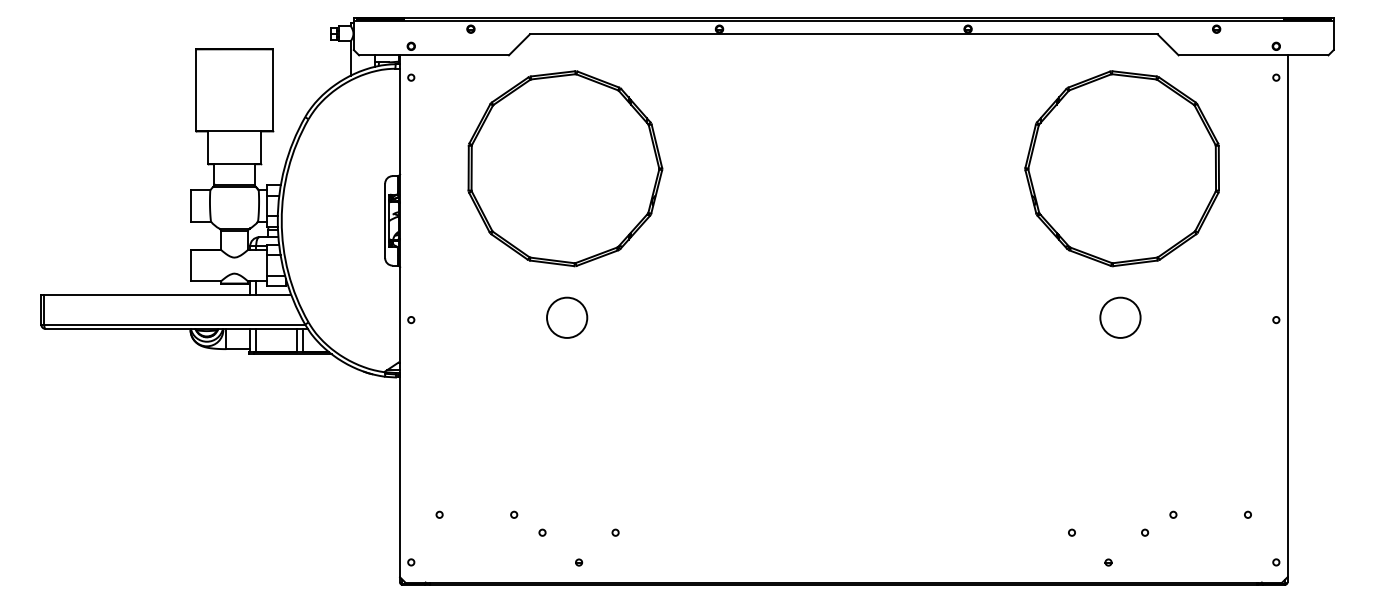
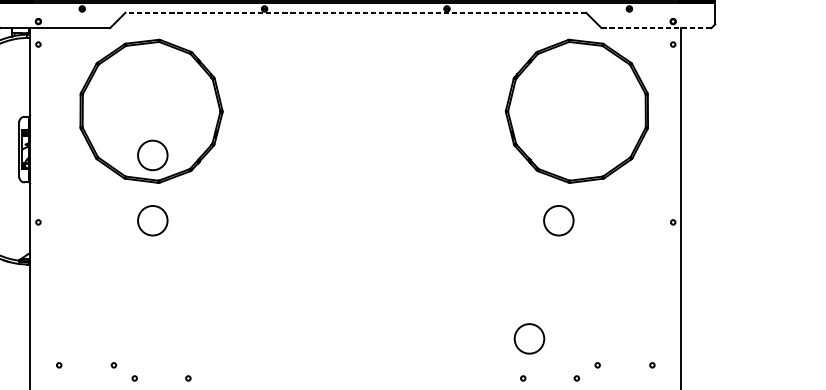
line: (843, 34) -> (355, 12), solid -> dashed
line: (1253, 55) -> (656, 28), solid -> dashed
part: (1121, 168) -> (576, 111), moved
circle: (567, 228) -> (153, 155), added
circle: (1080, 478) -> (529, 338), added

